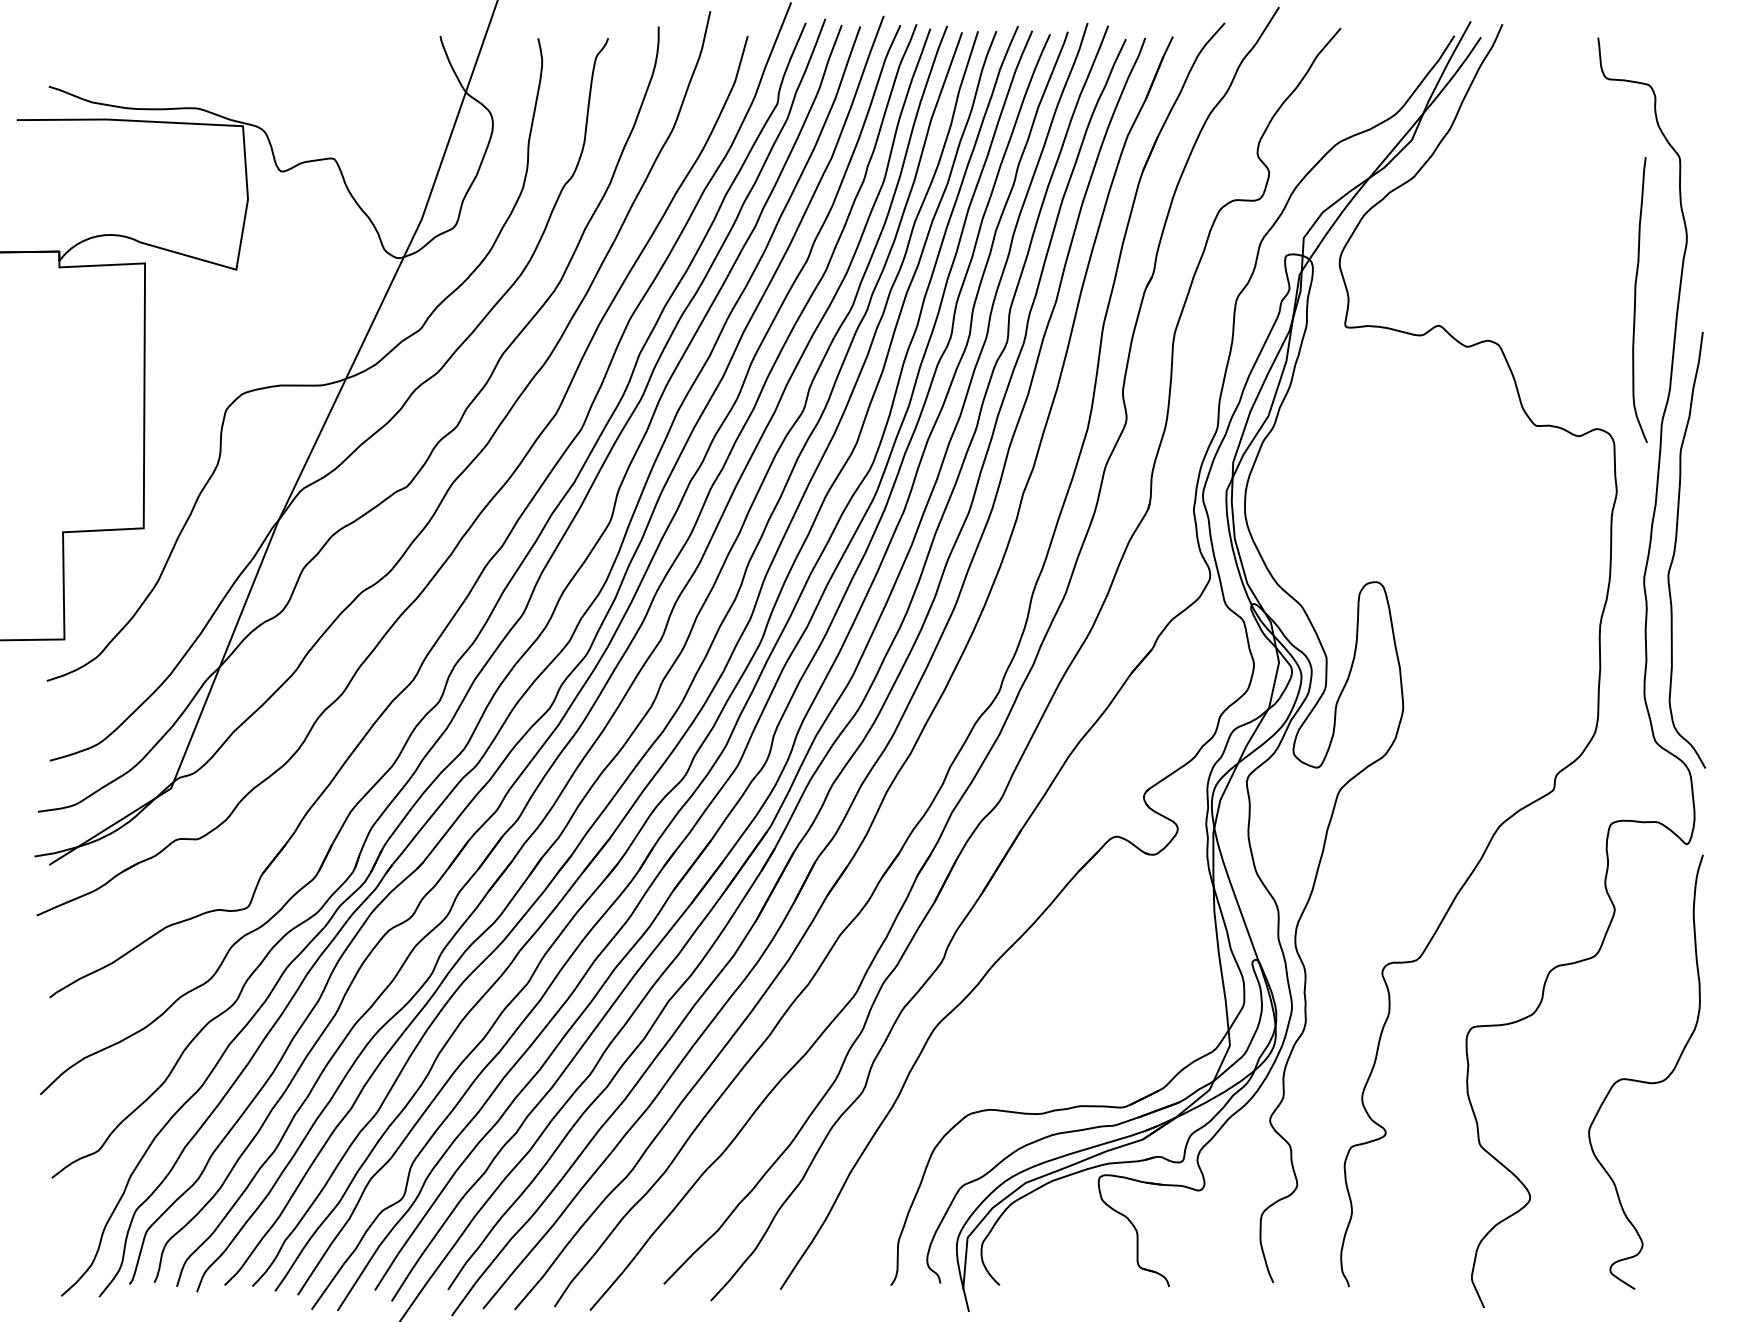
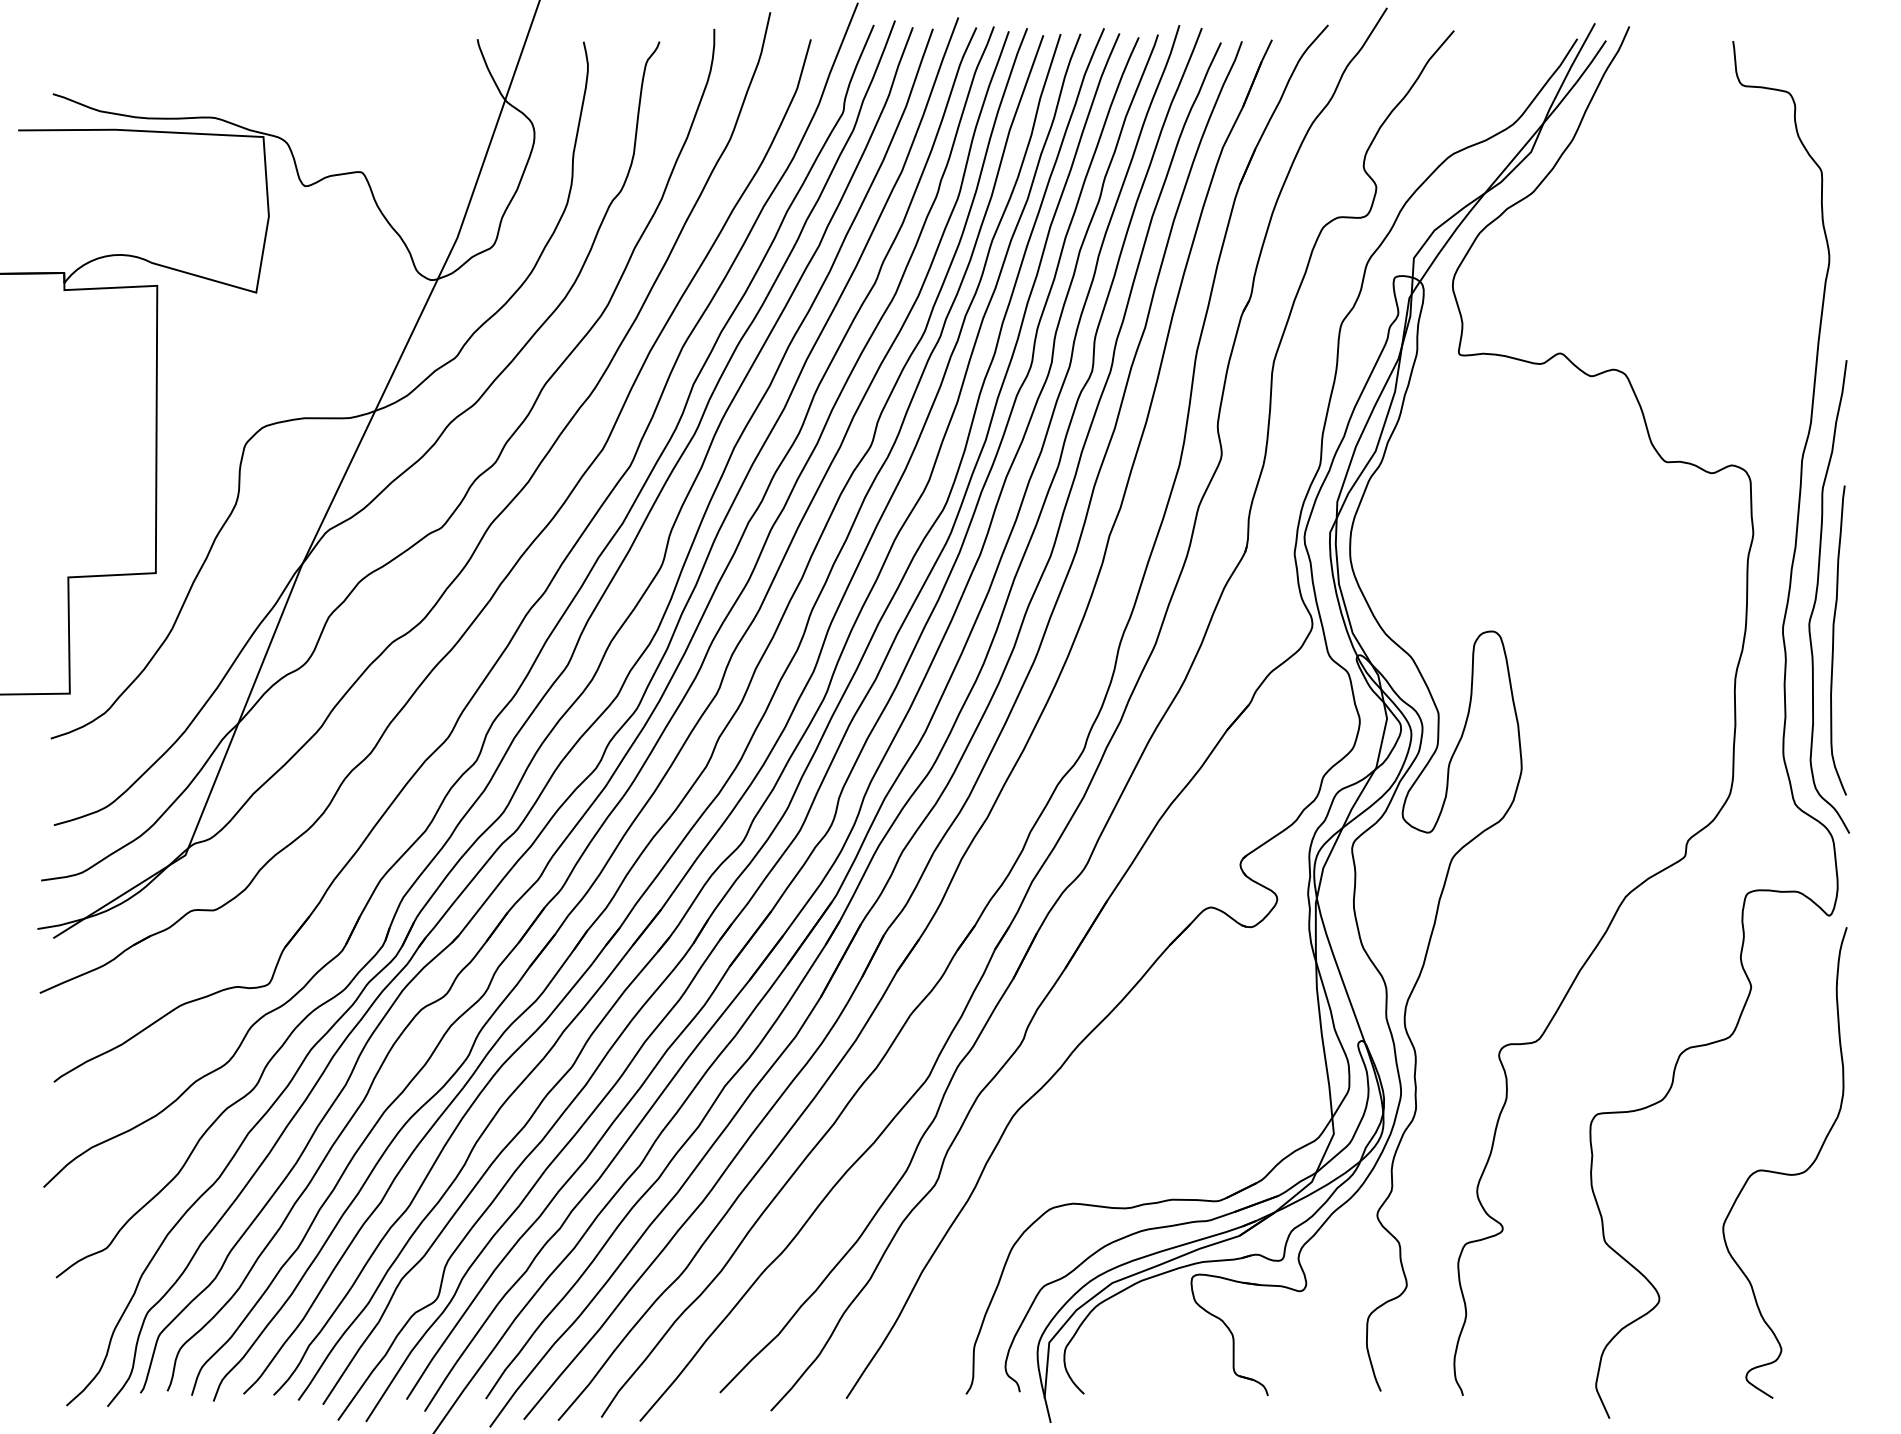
curve: (1636, 299) -> (1834, 640), moved

